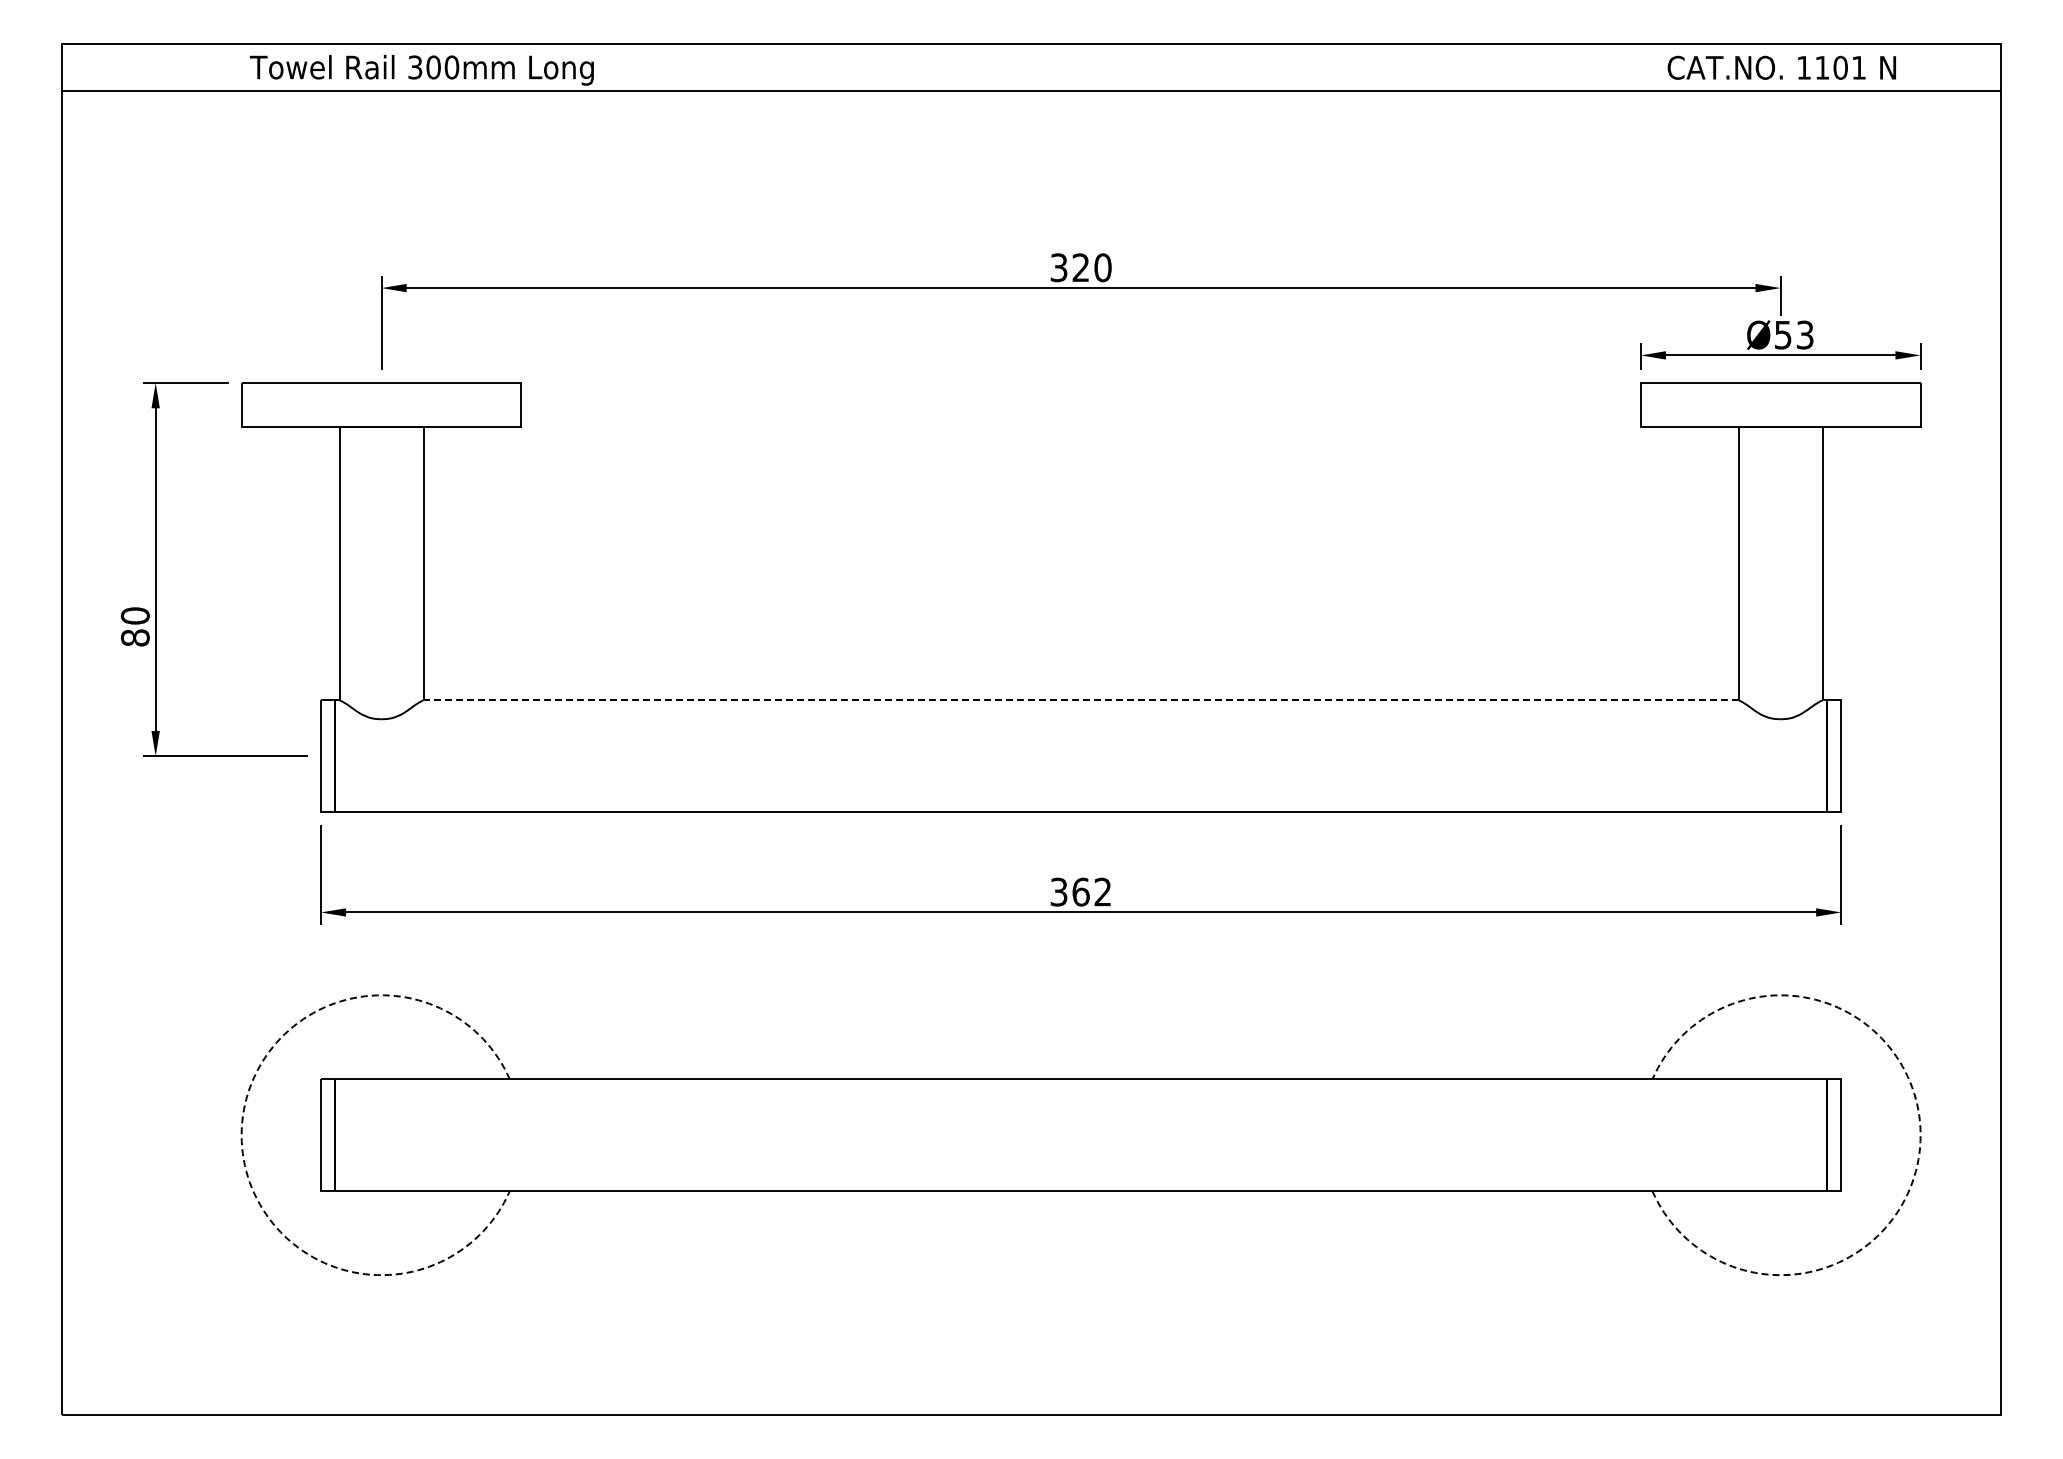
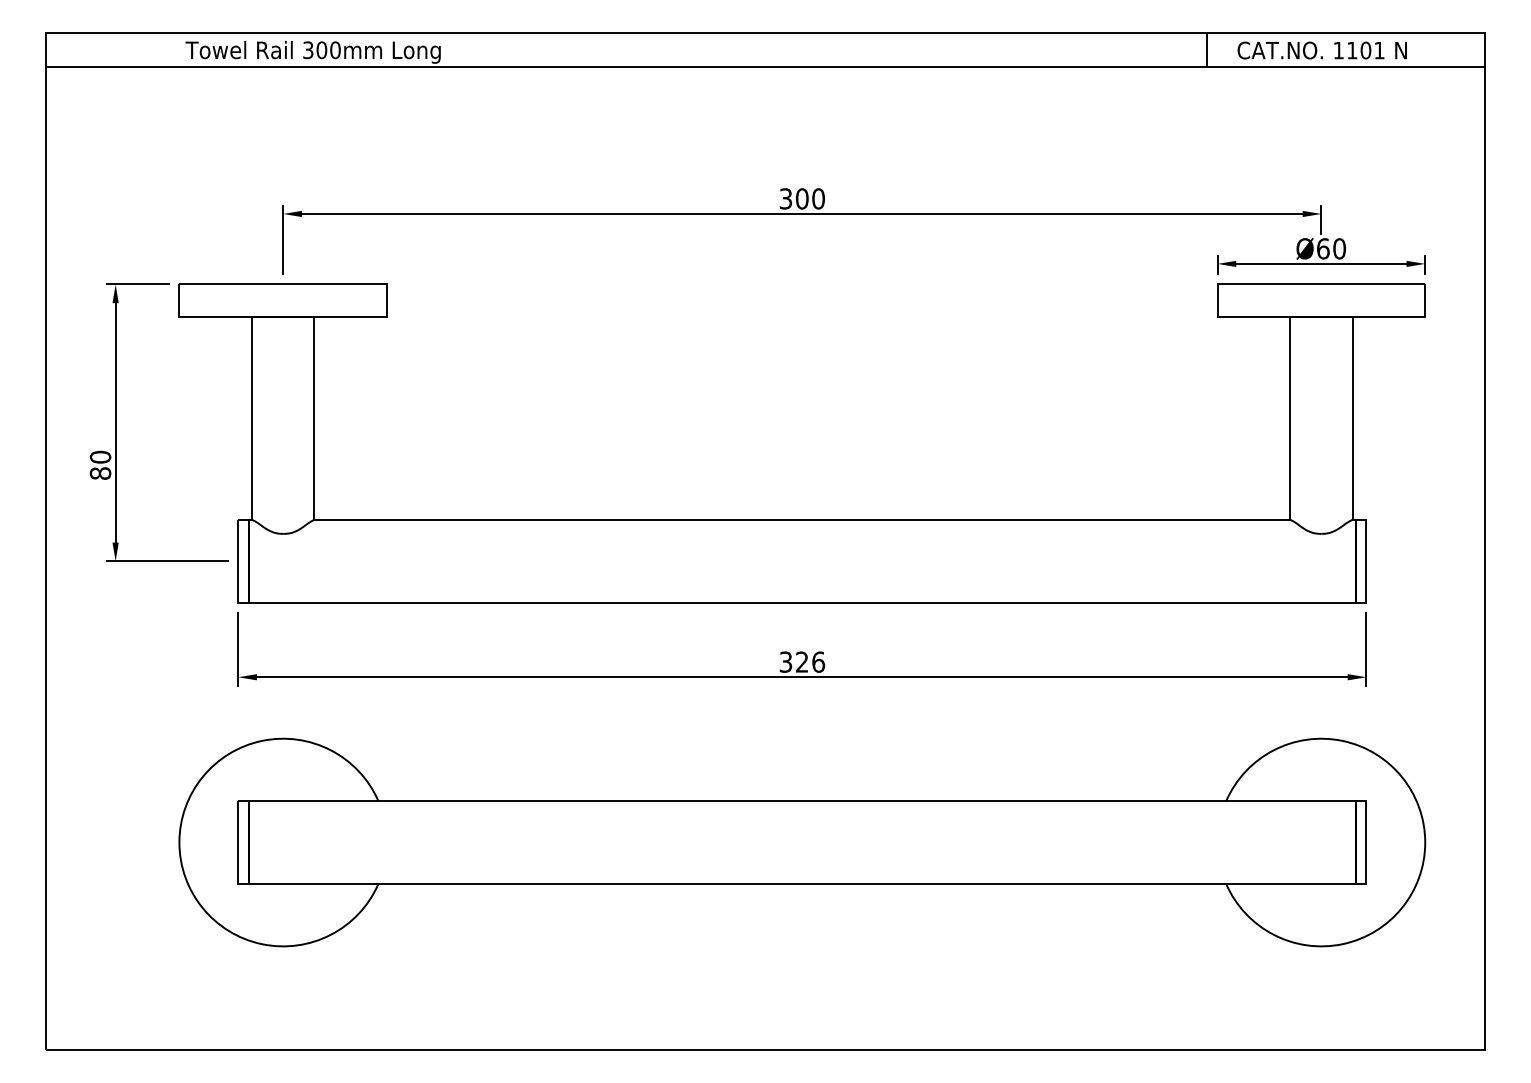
line: (1627, 66) -> (1207, 49), added
text: (1080, 267) -> (801, 198), 320 -> 300
text: (1793, 334) -> (1330, 248), Ø53 -> Ø60
line: (1081, 700) -> (802, 519), dashed -> solid
text: (1091, 891) -> (810, 661), 362 -> 326
arc: (241, 1135) -> (179, 842), dashed -> solid
arc: (1920, 1135) -> (1425, 842), dashed -> solid

